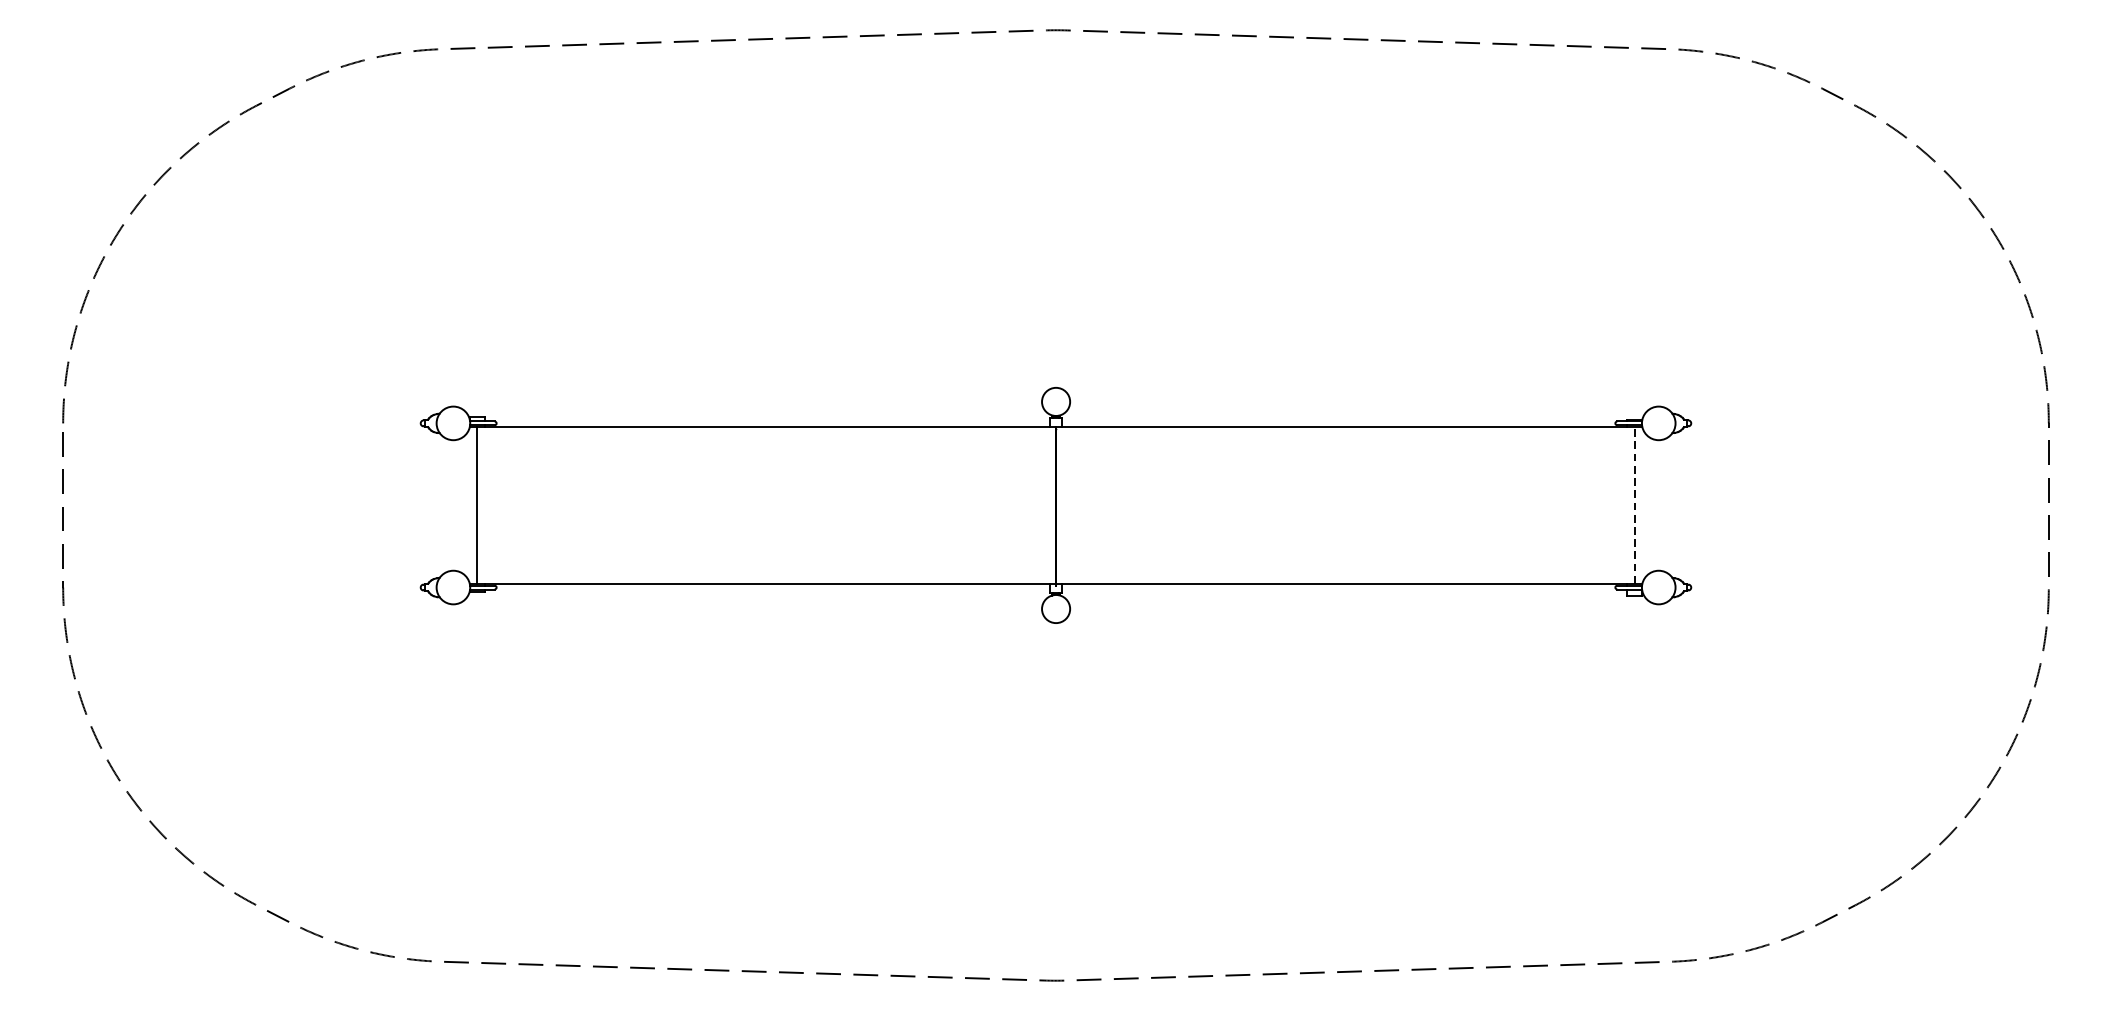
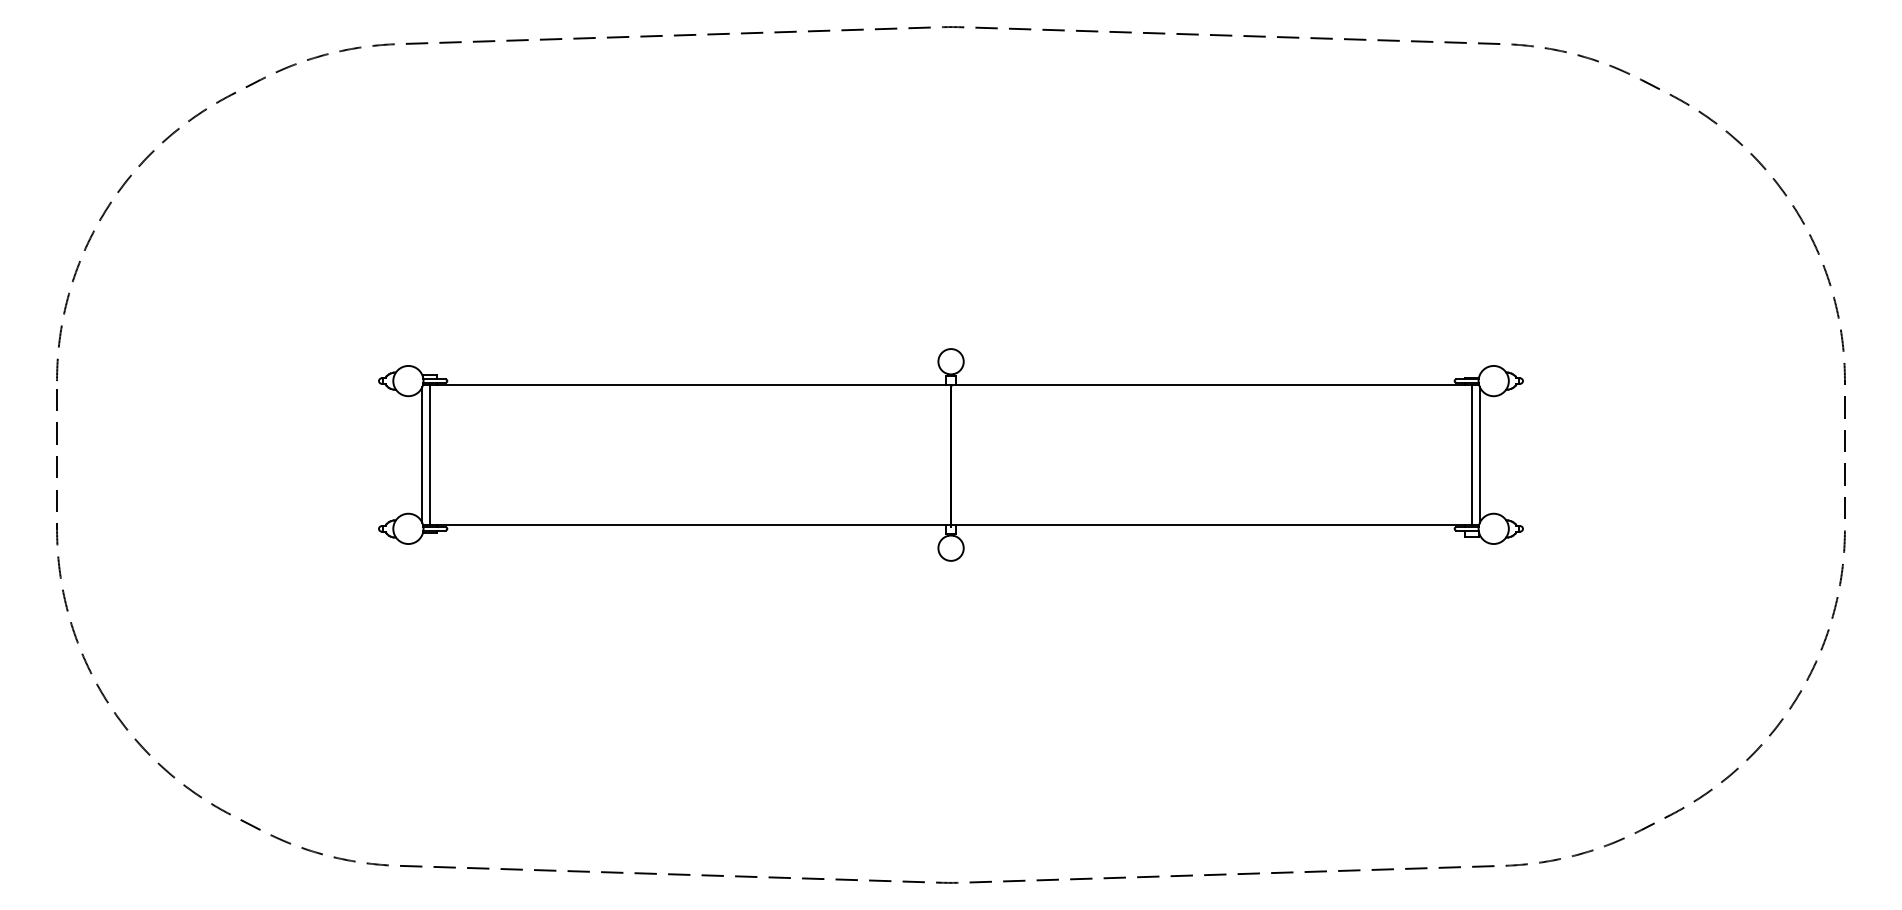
line: (469, 504) -> (422, 454), added
line: (1634, 504) -> (1471, 454), dashed -> solid
line: (1642, 504) -> (1479, 454), added

